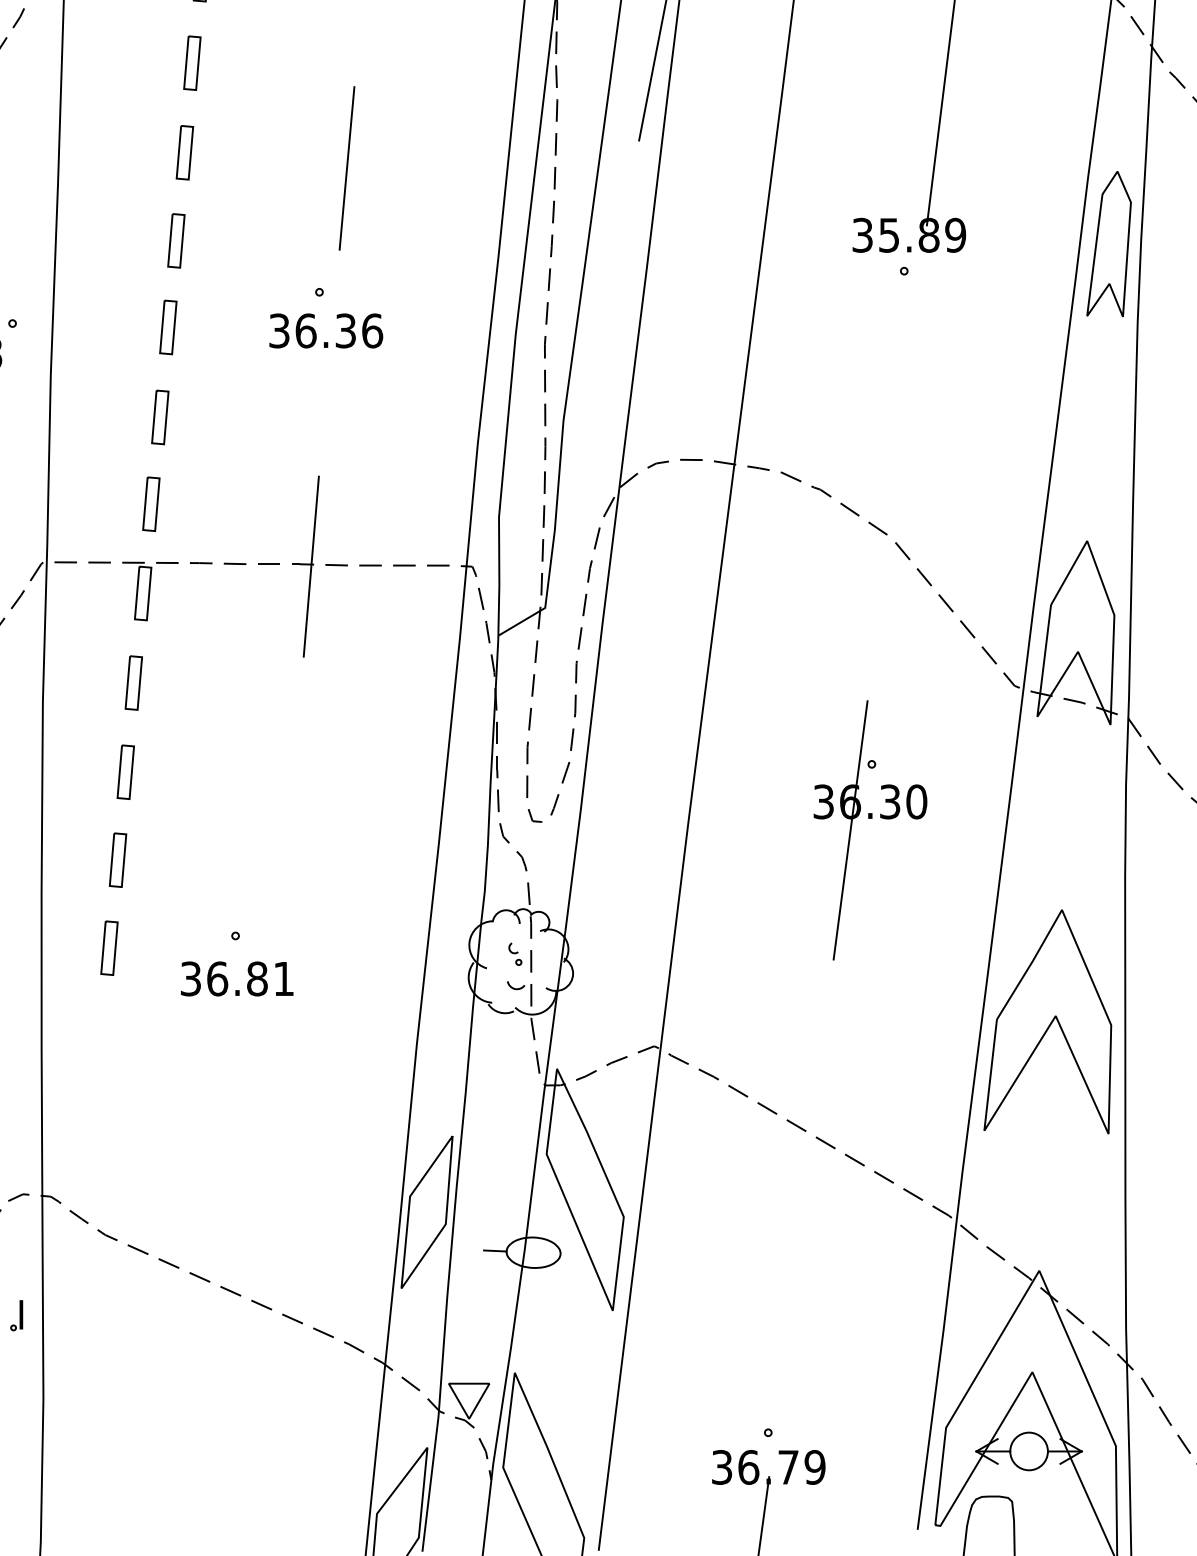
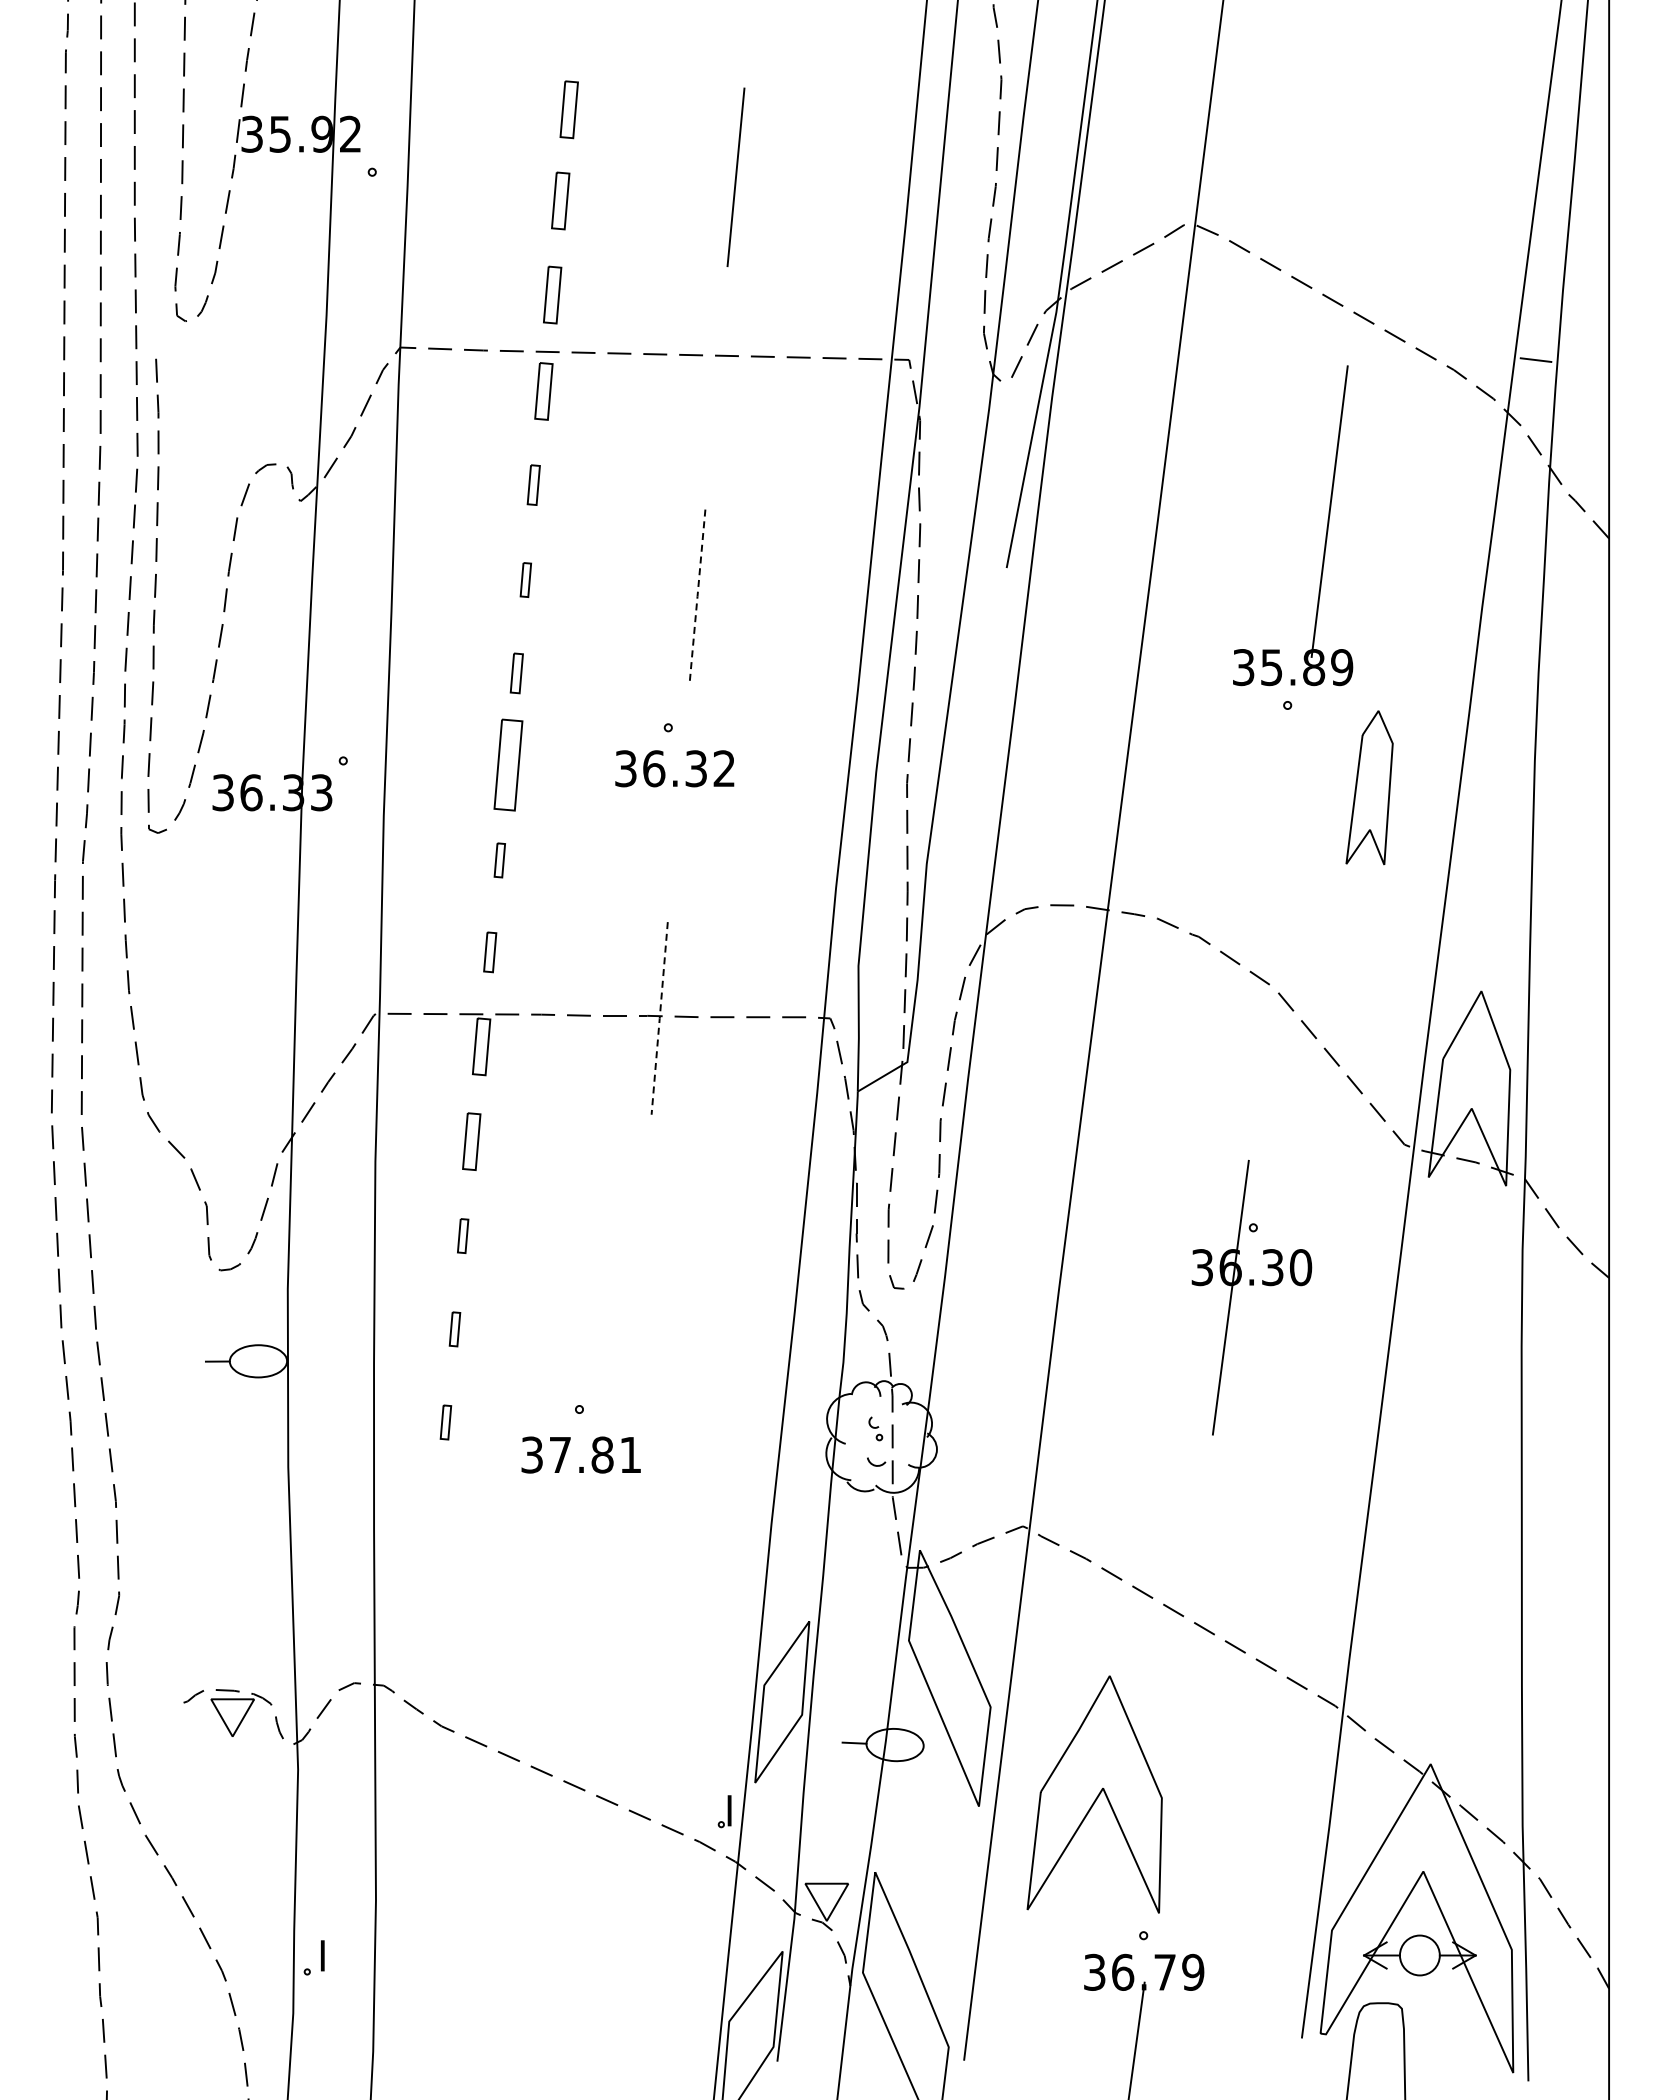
part: (192, 62) -> (533, 484), size x0.7
part: (184, 152) -> (525, 579), size x0.6
line: (347, 168) -> (697, 596), solid -> dashed
part: (176, 241) -> (516, 673), size x0.7
part: (1108, 243) -> (1369, 787), moved
part: (167, 326) -> (507, 764), size x1.6
text: (372, 330) -> (724, 768), 36.36 -> 36.32
part: (160, 417) -> (499, 860), size x0.6
part: (150, 504) -> (489, 952), size x0.7
line: (311, 566) -> (659, 1018), solid -> dashed
part: (125, 771) -> (462, 1235), size x0.6
part: (117, 860) -> (454, 1329), size x0.6
part: (109, 948) -> (445, 1422), size x0.6
text: (217, 978) -> (560, 1454), 36.81 -> 37.81
part: (1047, 1021) -> (1094, 1794), moved
part: (16, 1315) -> (724, 1811), moved

